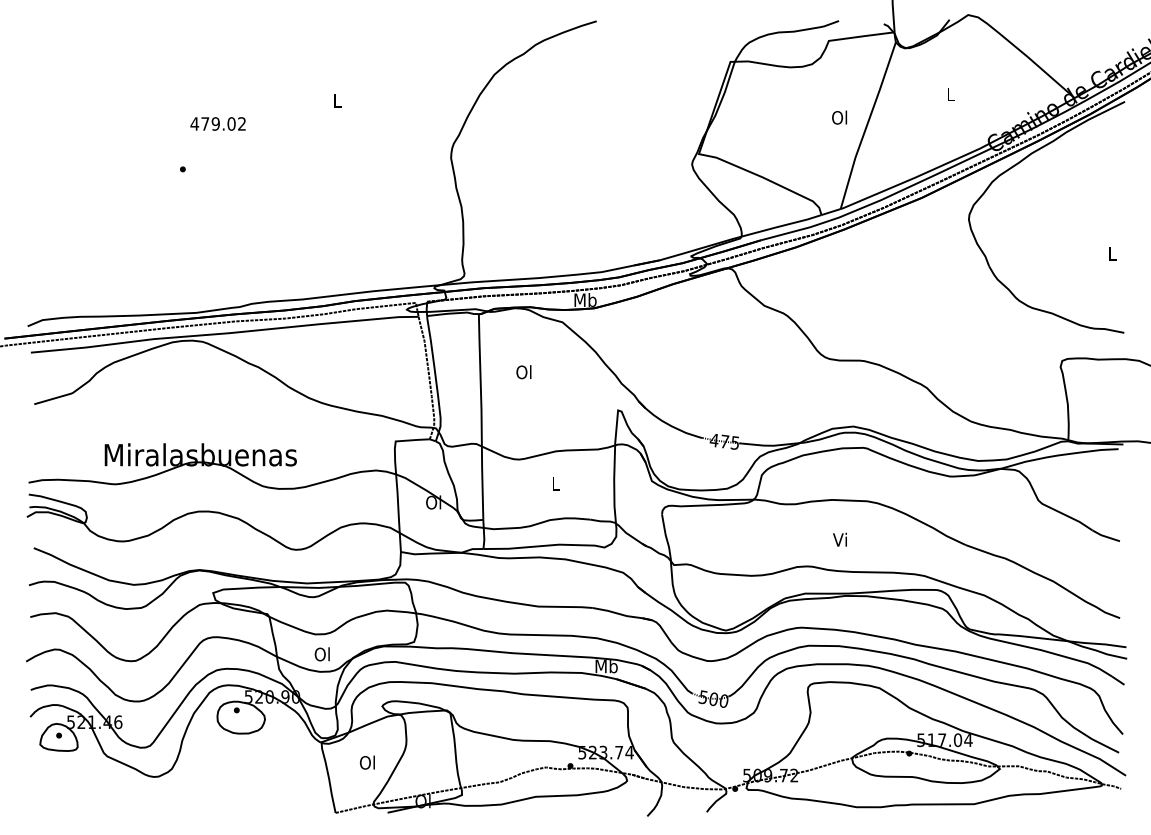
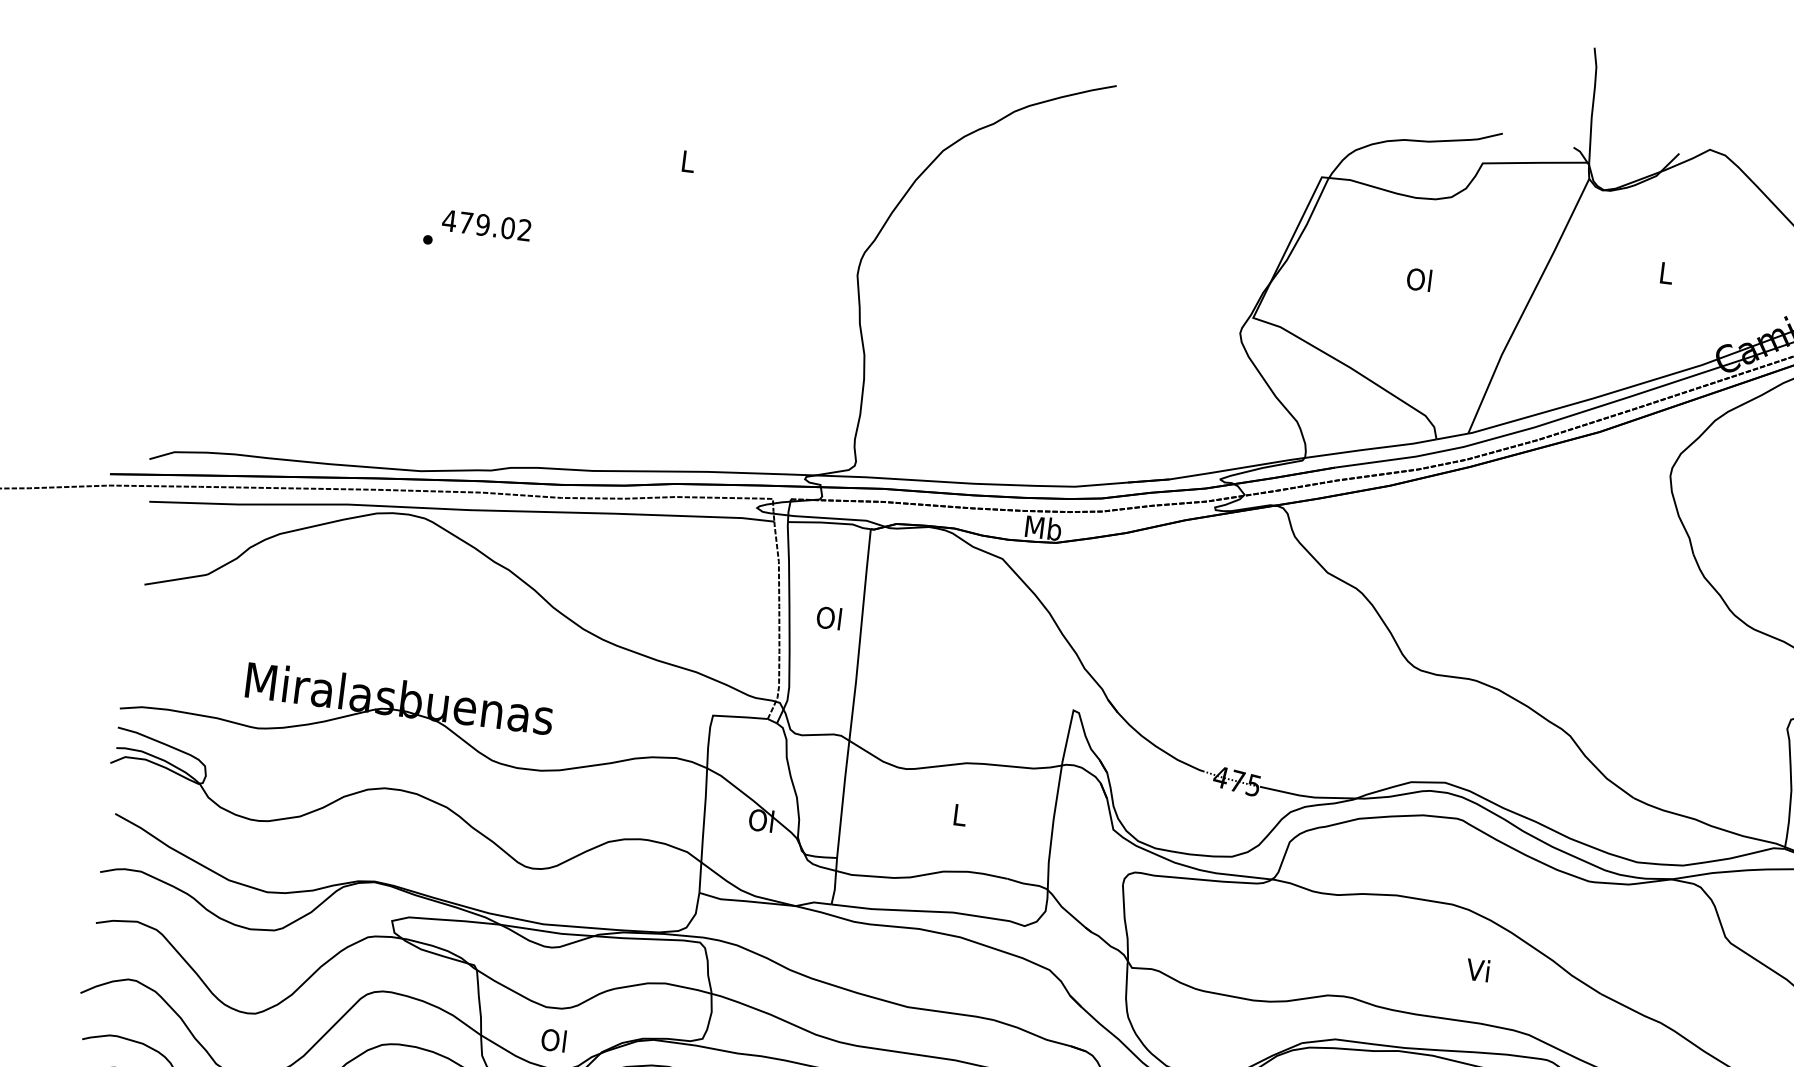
text: (839, 117) -> (1419, 279), moved
text: (217, 123) -> (485, 224), moved
text: (523, 372) -> (828, 618), moved
text: (839, 539) -> (1477, 969), moved

